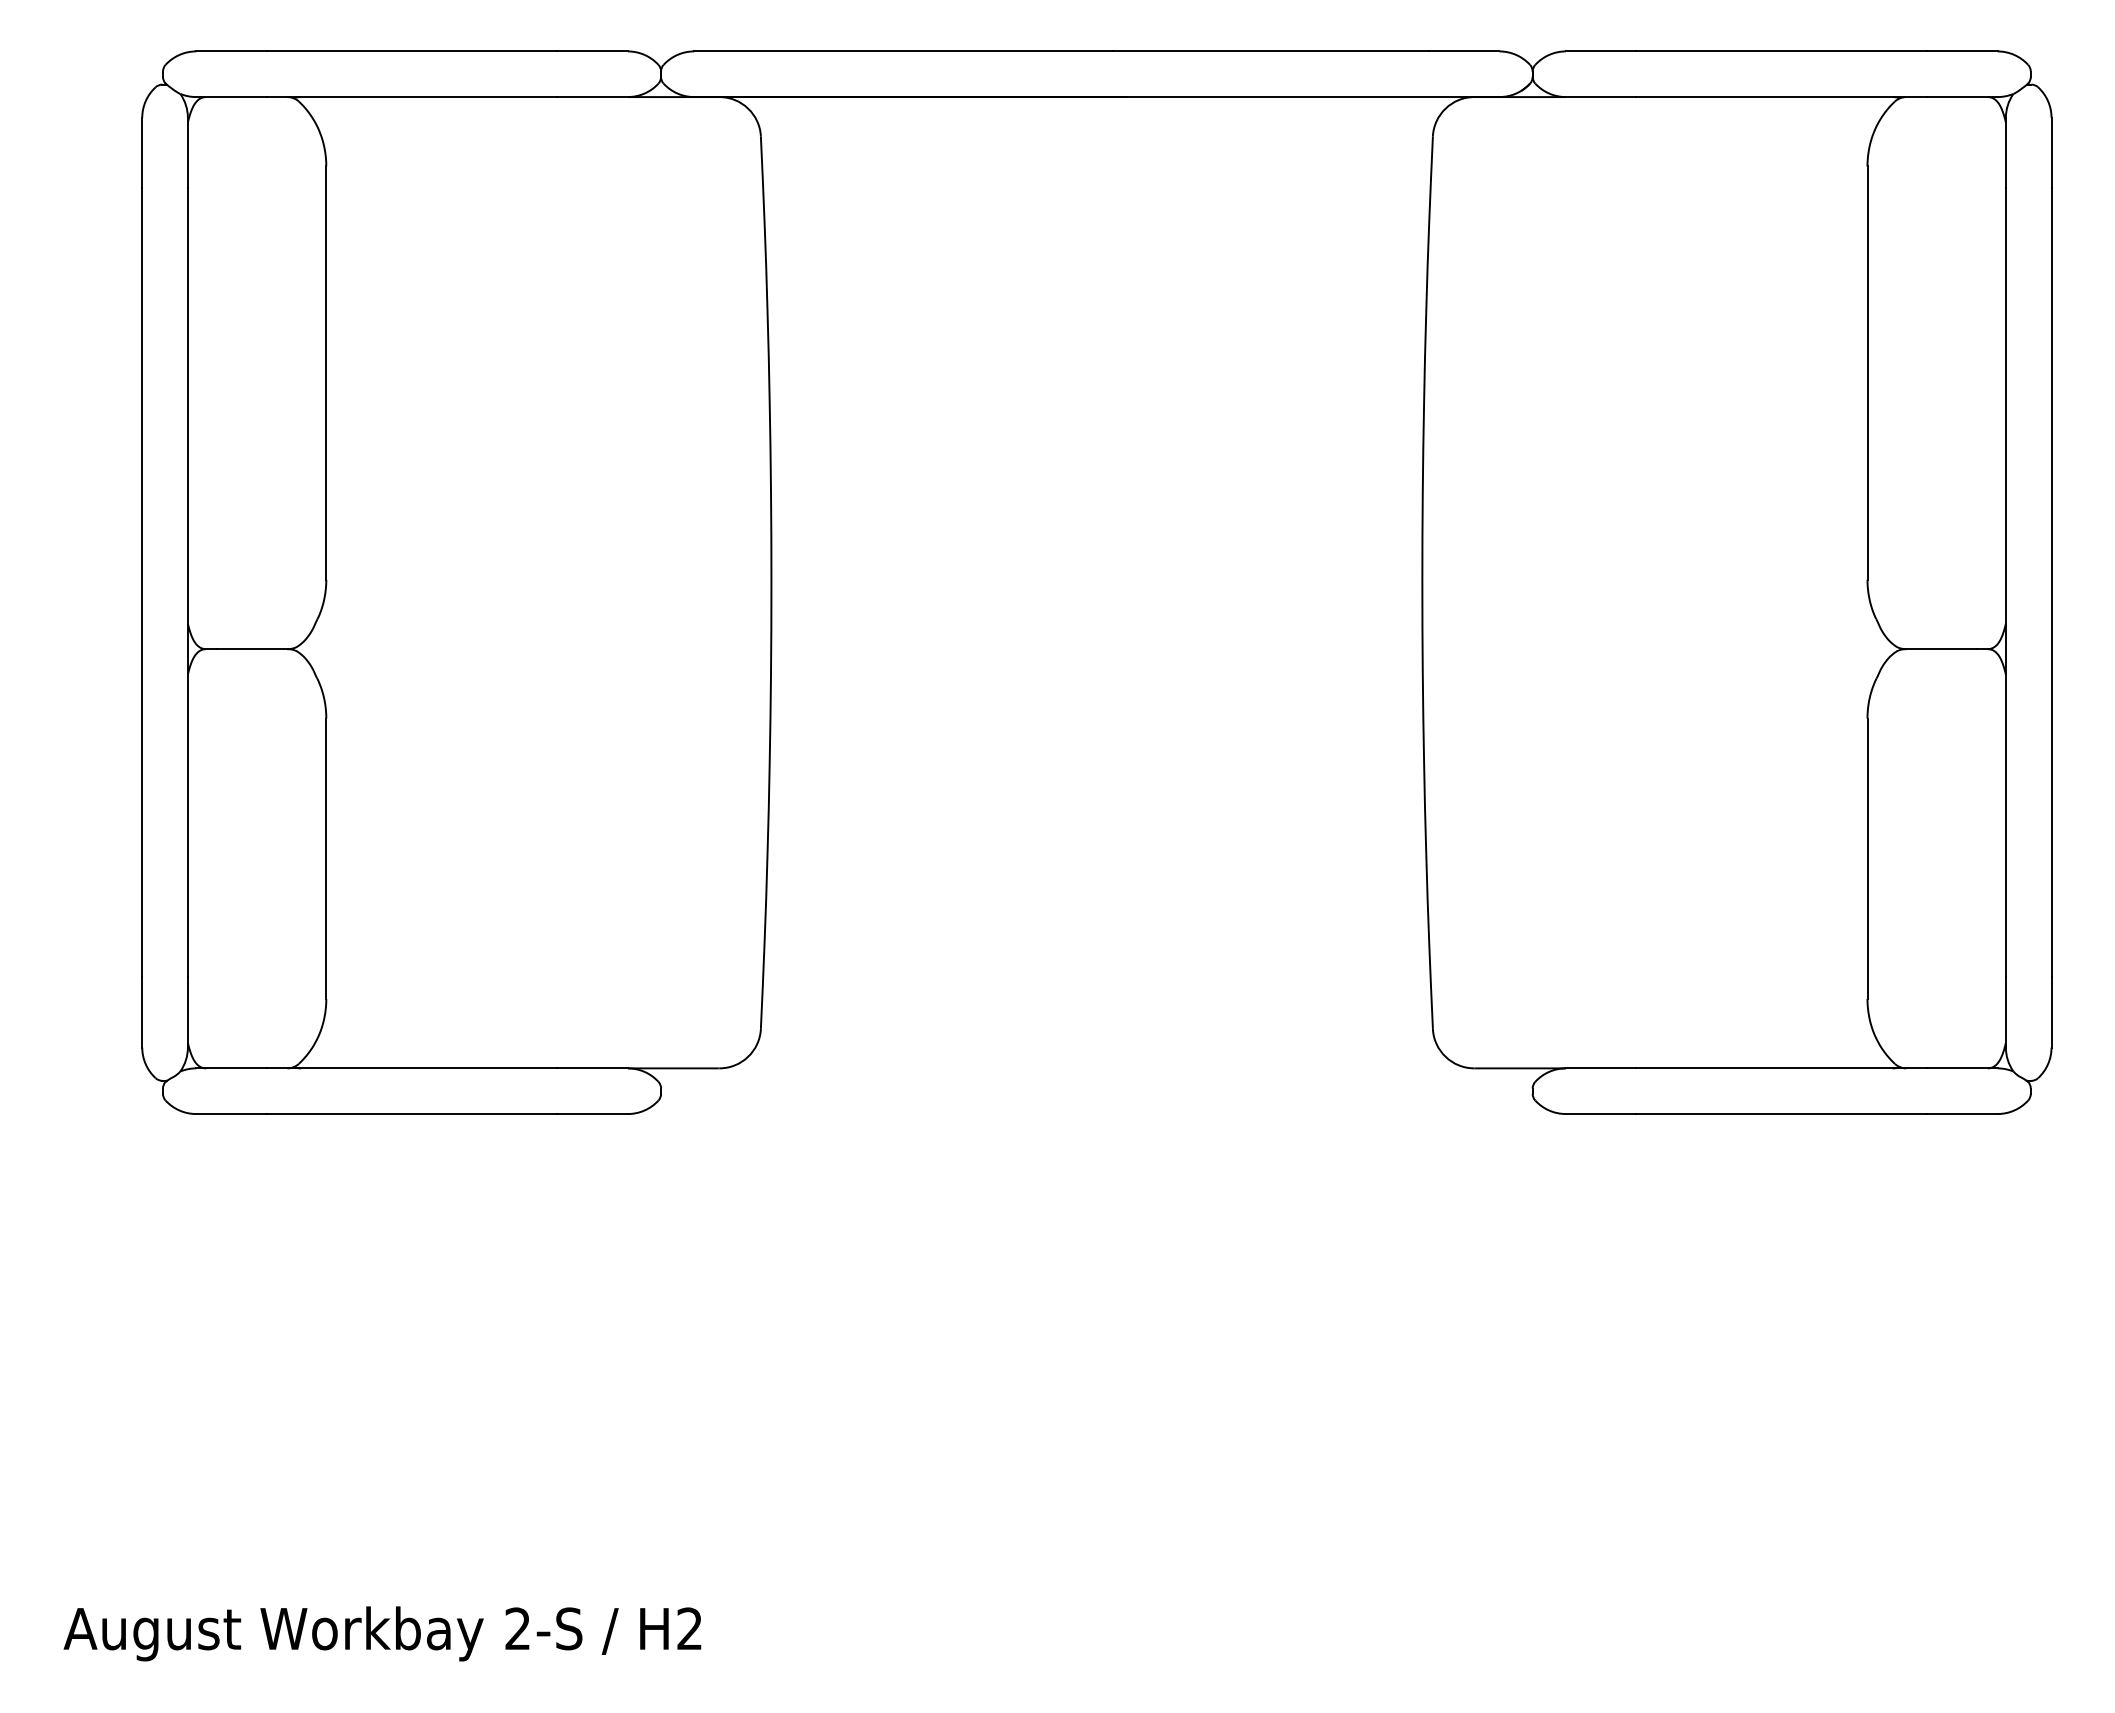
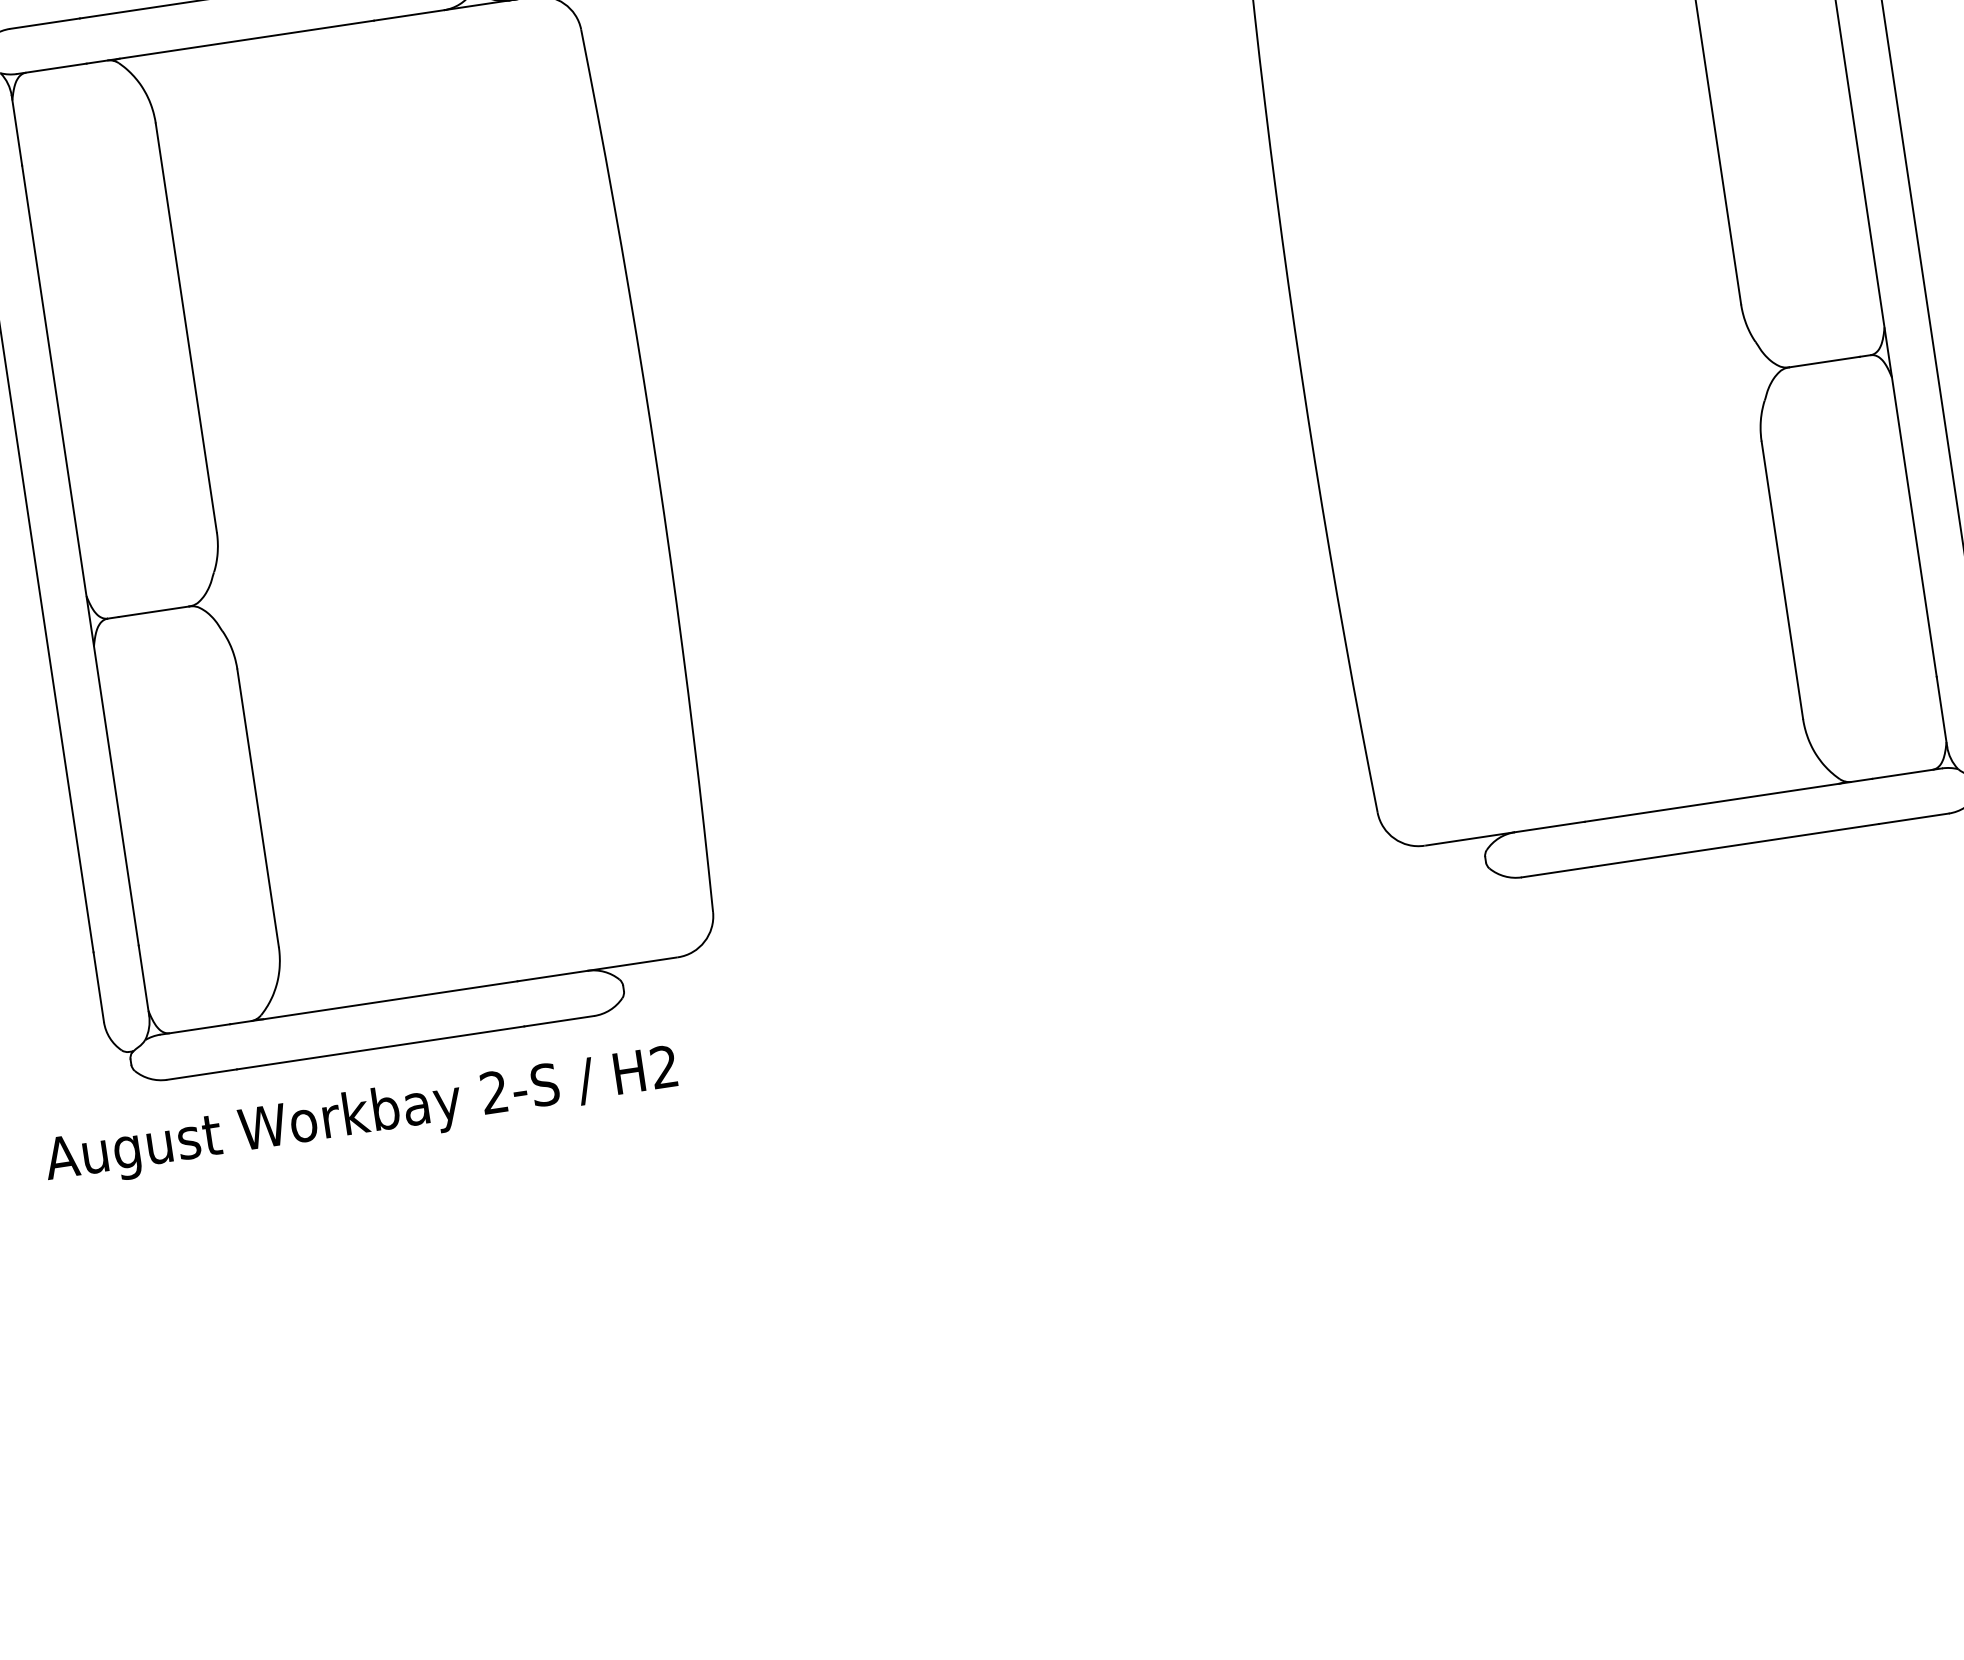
text: (382, 1633) -> (361, 1117), moved

